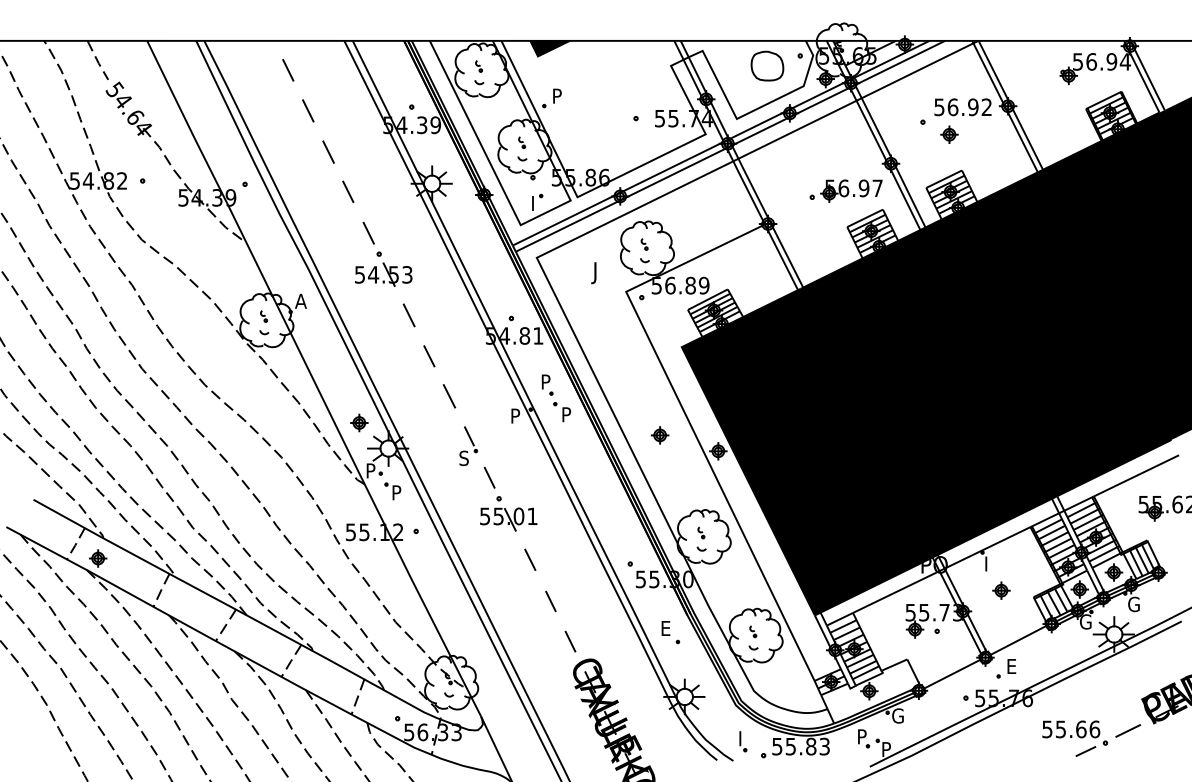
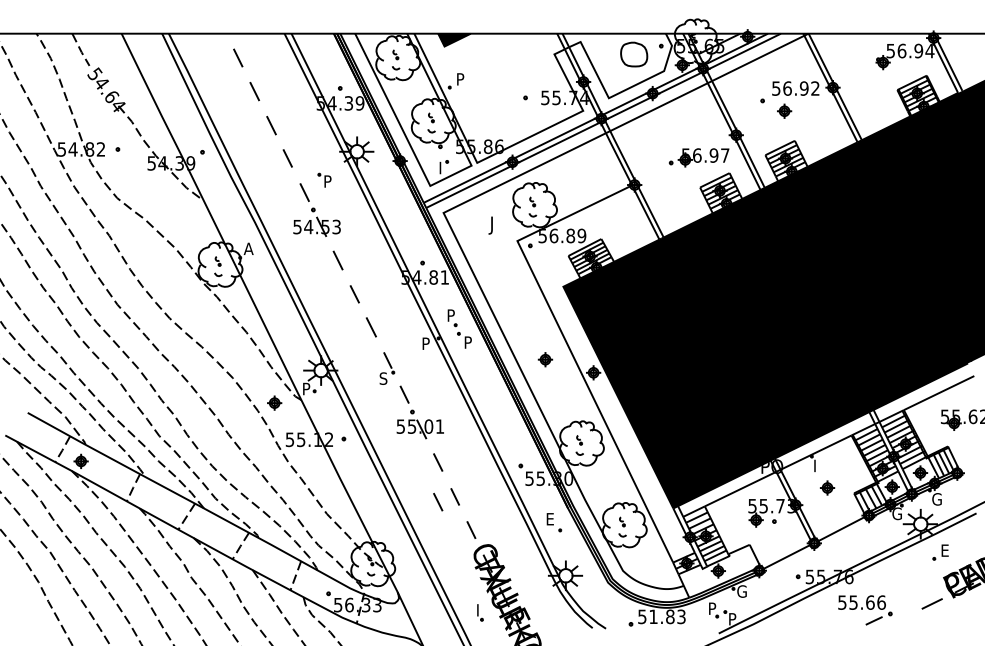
part: (359, 422) -> (274, 402), moved
part: (392, 491) -> (324, 180), moved
line: (530, 607) -> (438, 501), added
part: (1006, 668) -> (940, 552), moved
part: (1075, 738) -> (865, 610), moved
part: (743, 741) -> (480, 612), moved
text: (790, 746) -> (653, 616), 55.83 -> 51.83

